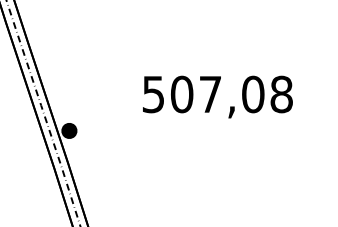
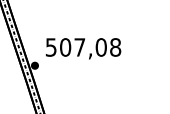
text: (217, 96) -> (83, 48), moved

